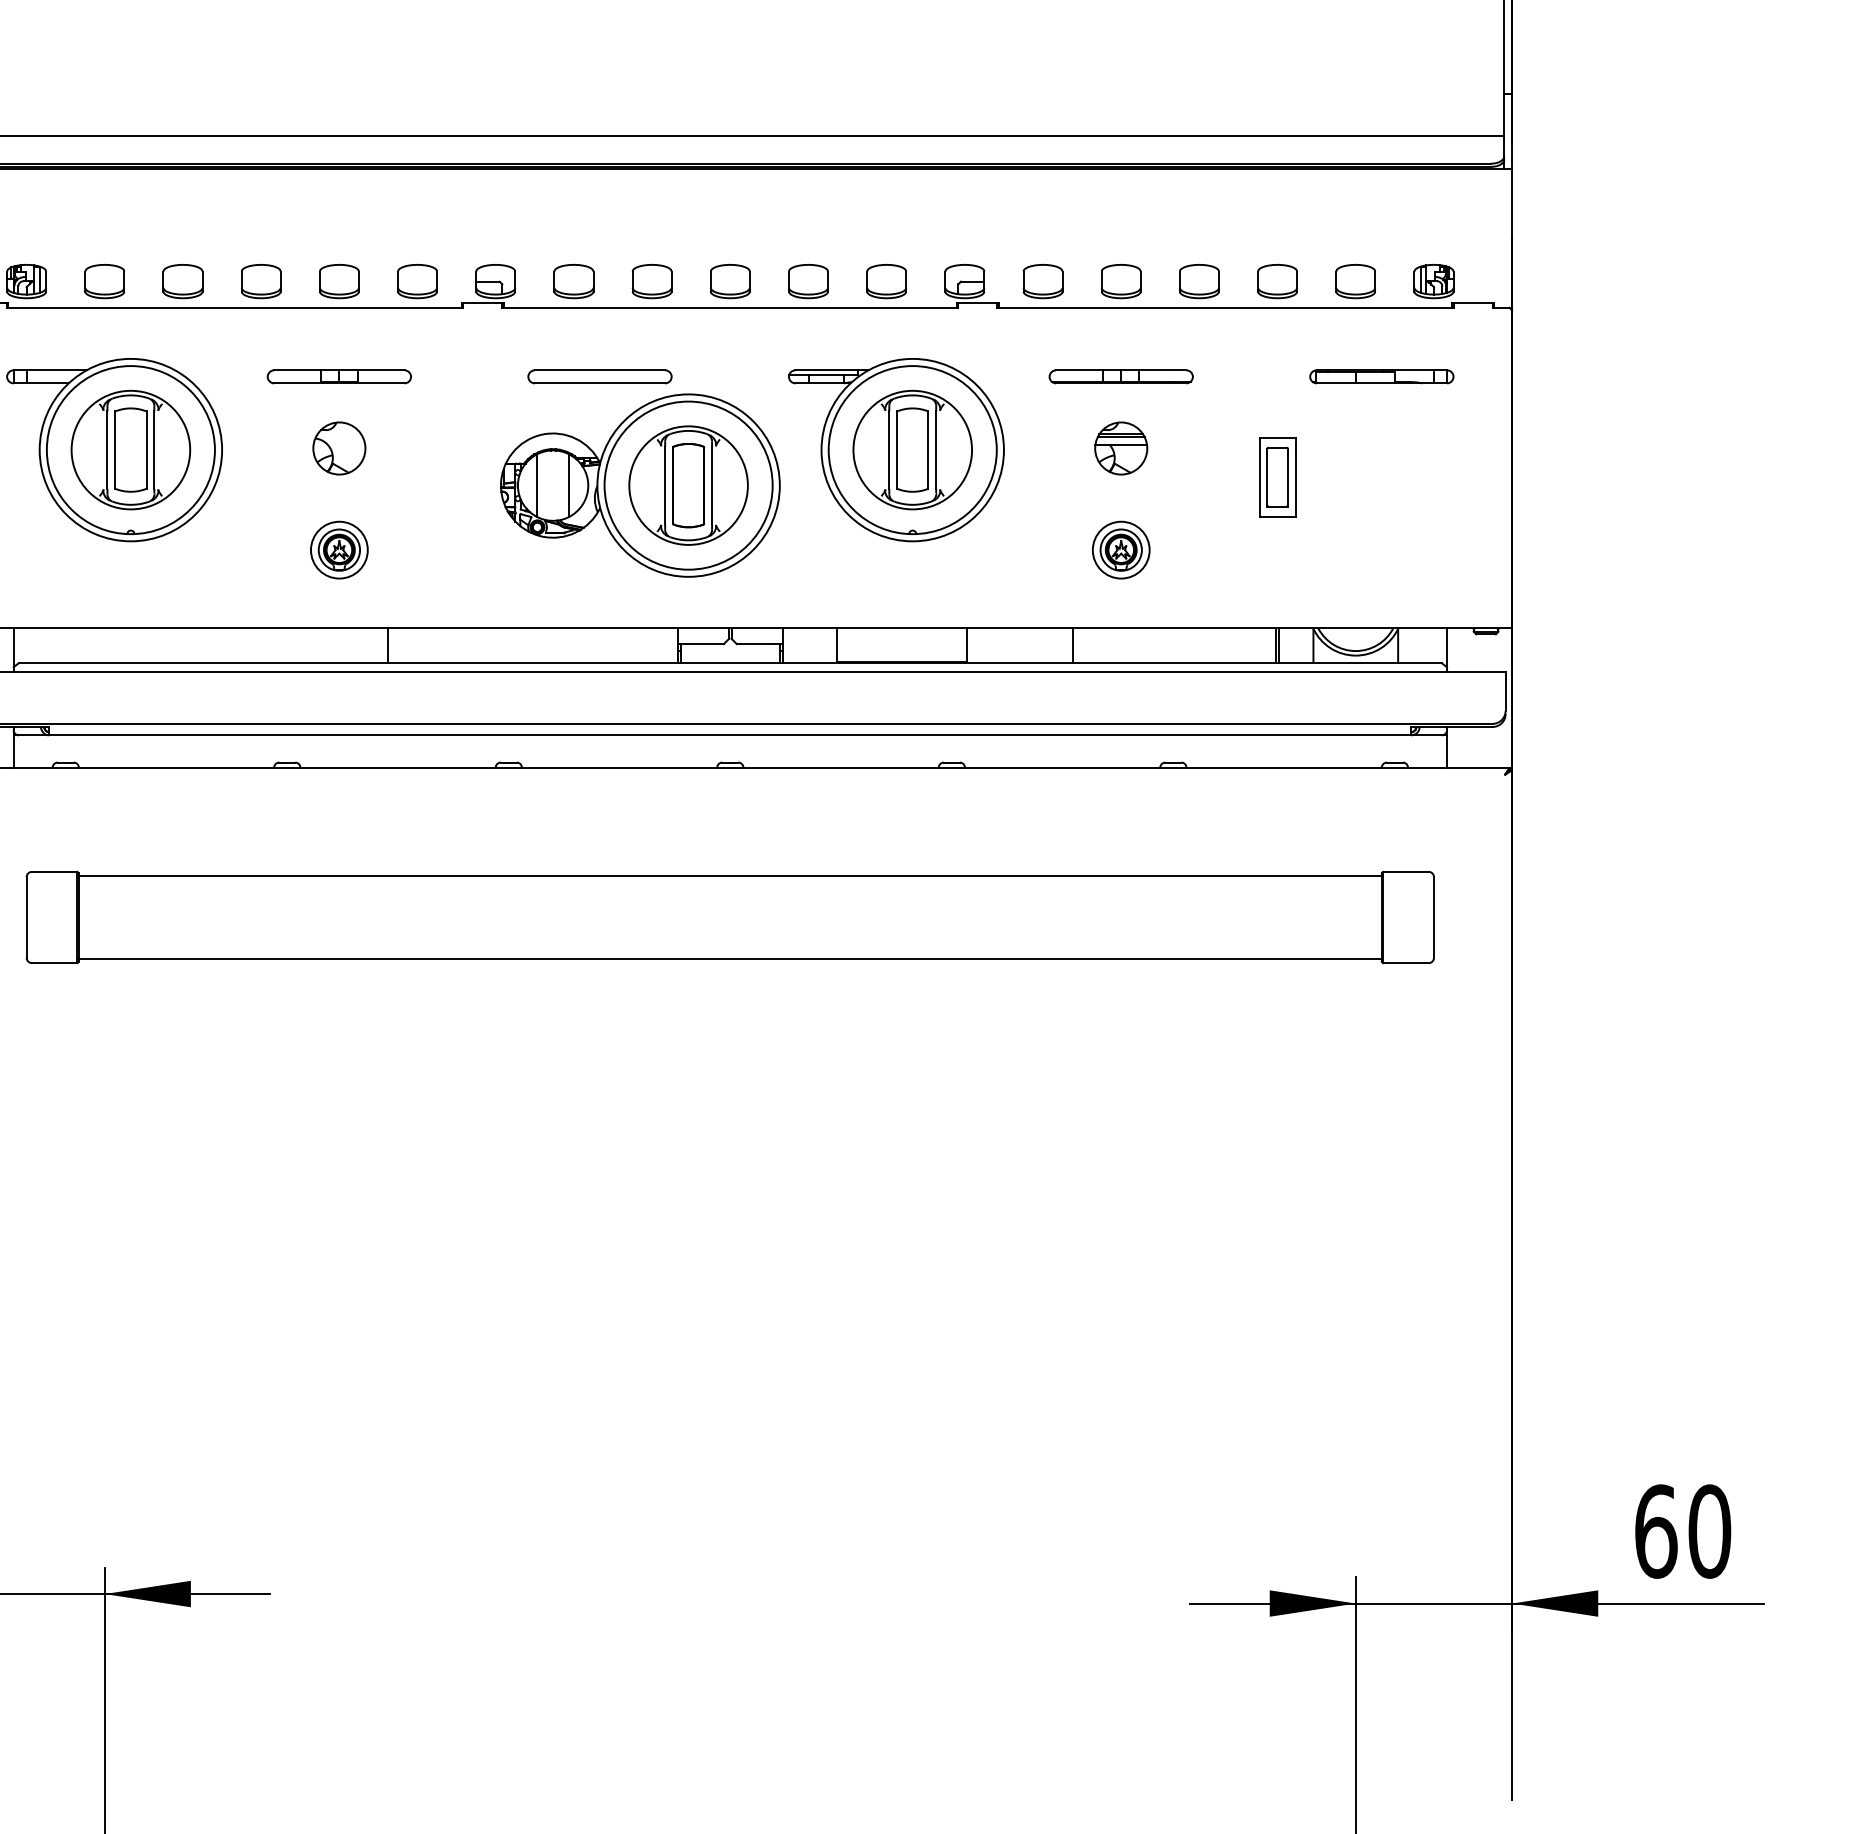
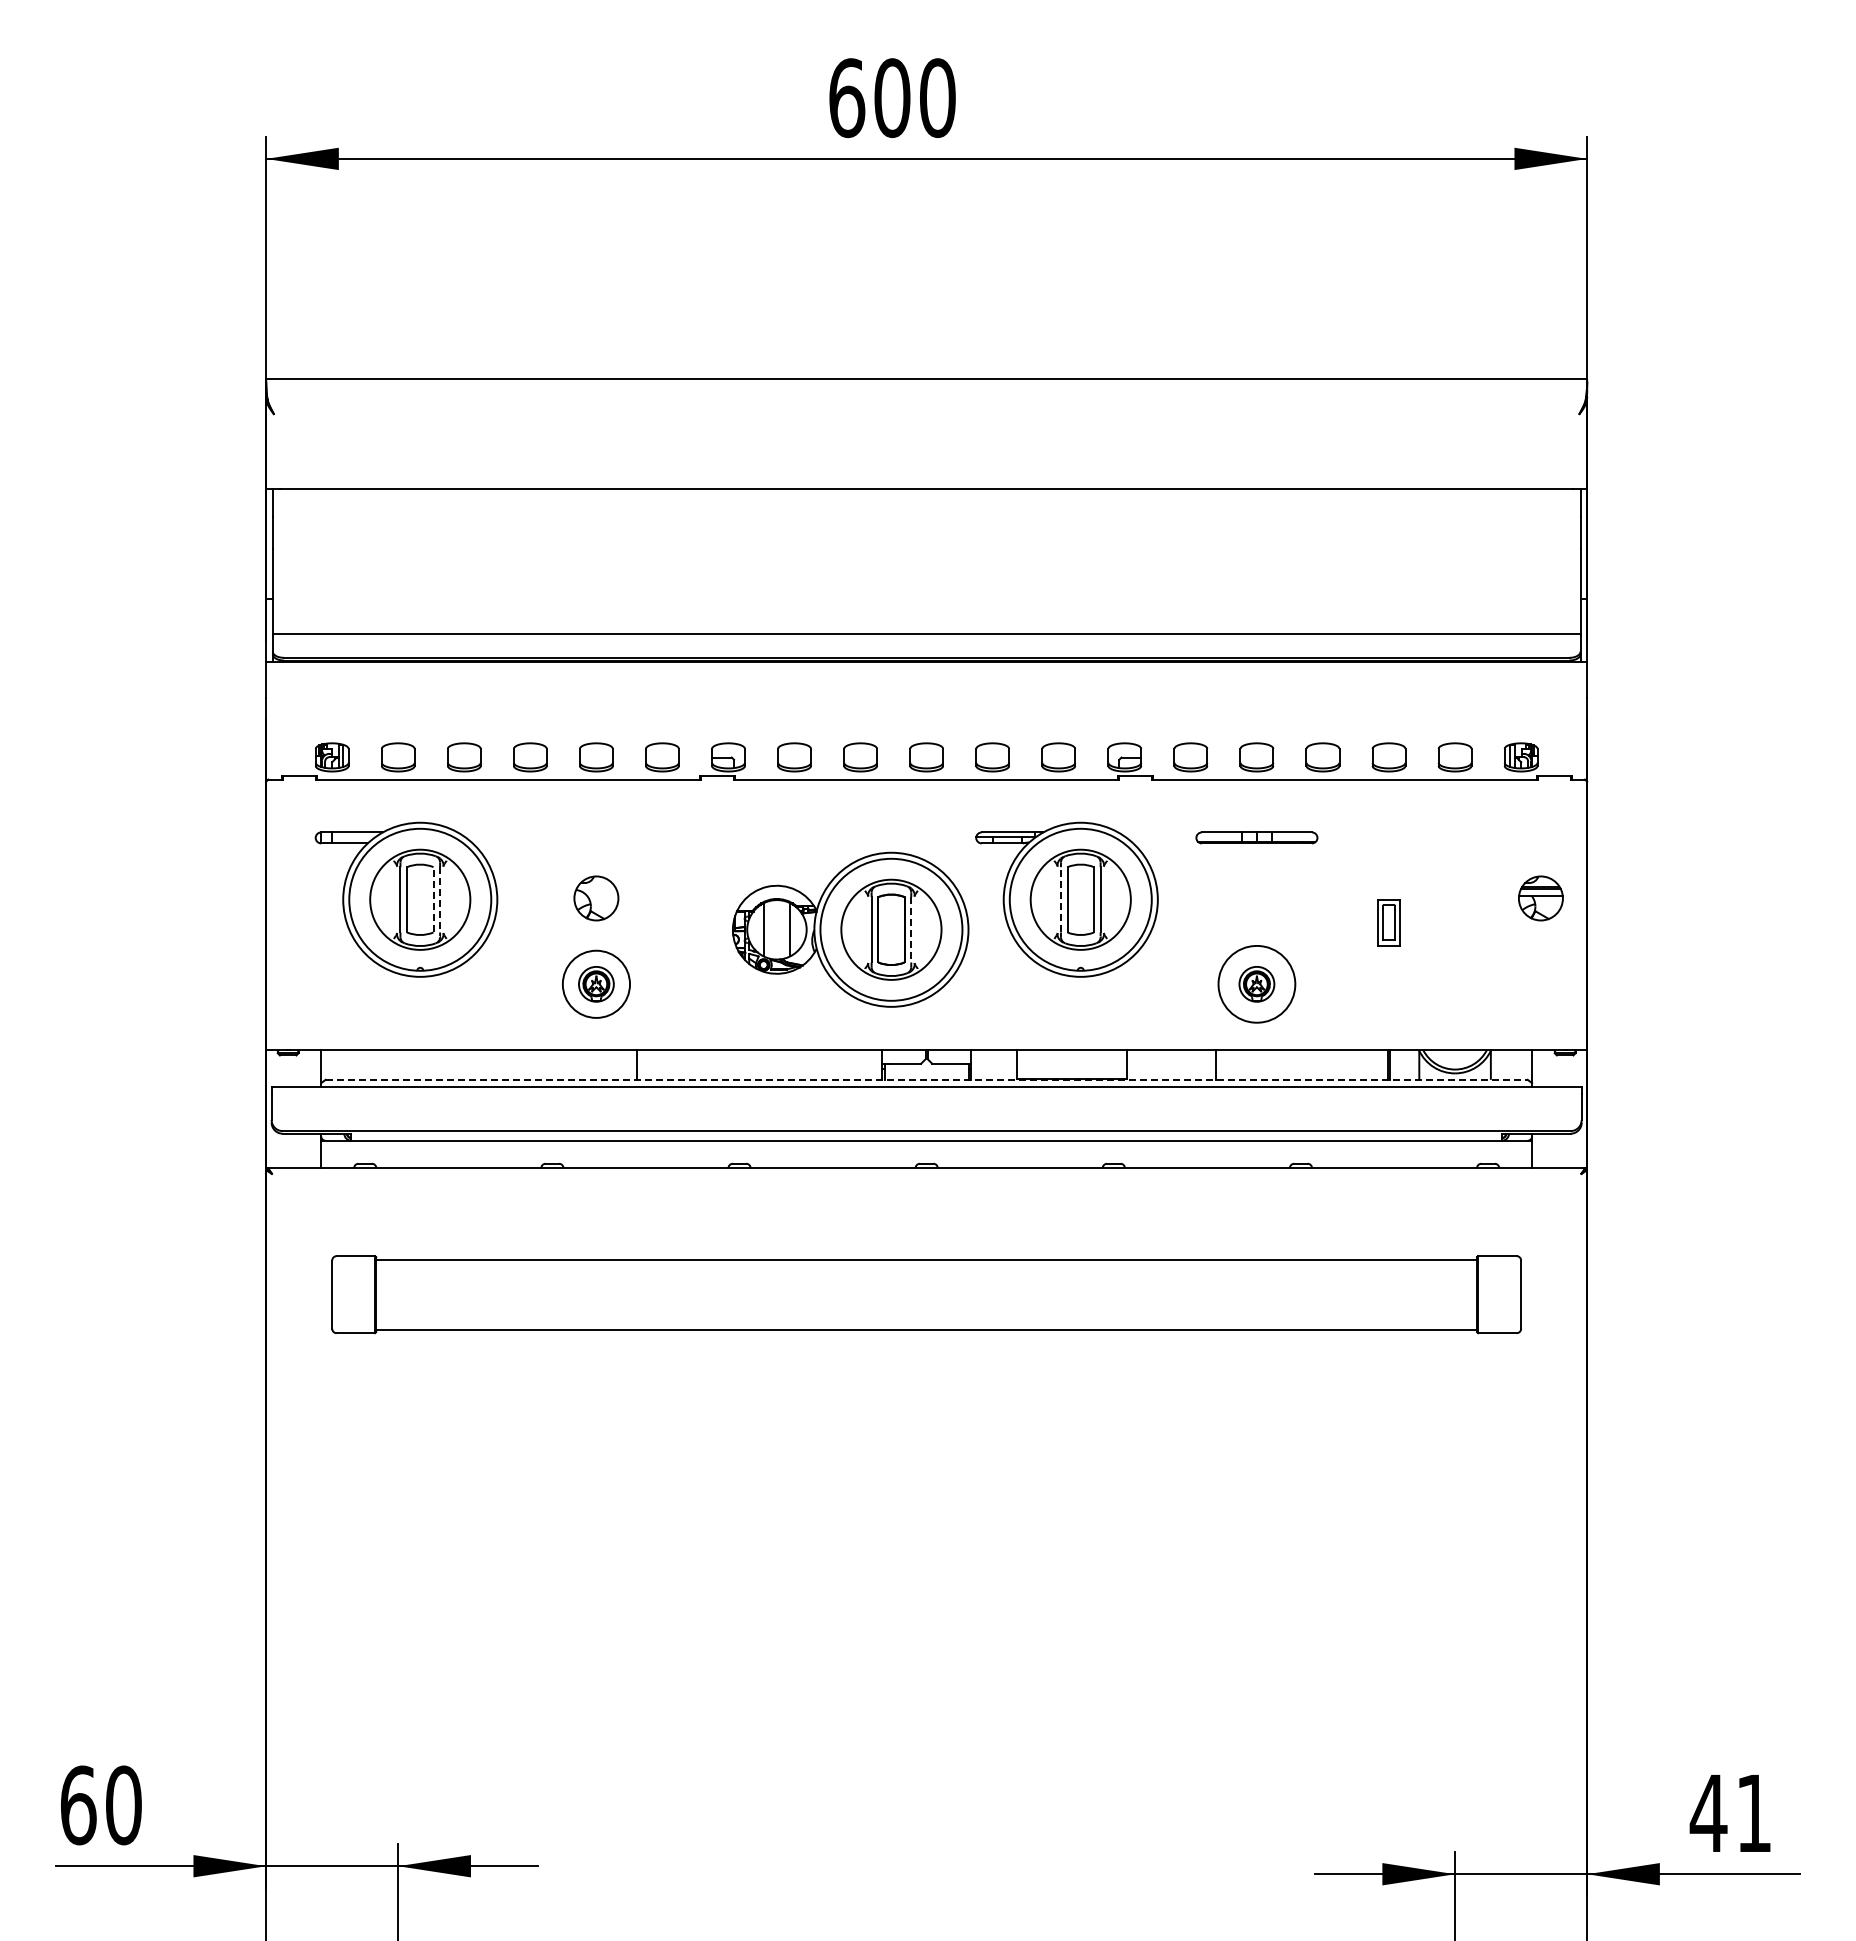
part: (339, 376) -> (596, 837), removed
part: (599, 376) -> (816, 837), removed
part: (1381, 376) -> (1476, 837), removed
part: (1120, 448) -> (1540, 898), moved
line: (146, 449) -> (433, 899), solid -> dashed
line: (154, 449) -> (440, 899), solid -> dashed
line: (888, 449) -> (1060, 899), solid -> dashed
part: (1276, 476) -> (1388, 922), size x0.7
line: (712, 485) -> (911, 929), solid -> dashed
circle: (339, 550) -> (596, 984), size x1.4
circle: (1120, 550) -> (1256, 984), size x1.6
line: (731, 662) -> (927, 1079), solid -> dashed
text: (1681, 1531) -> (1730, 1813), 60 -> 41

